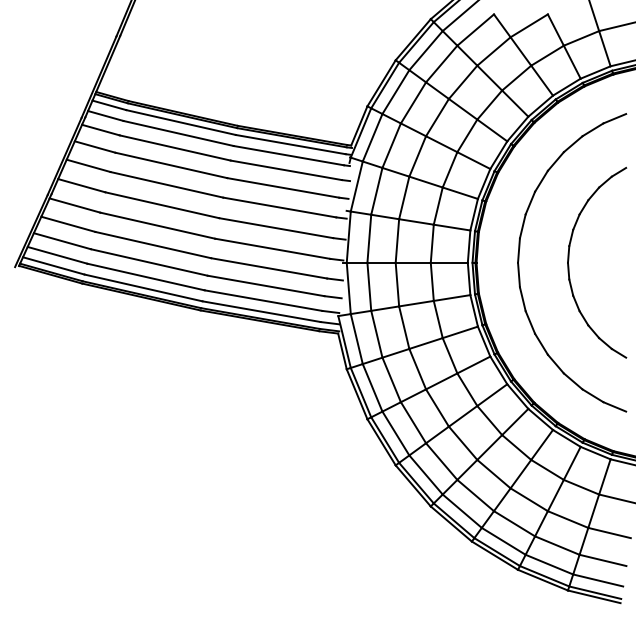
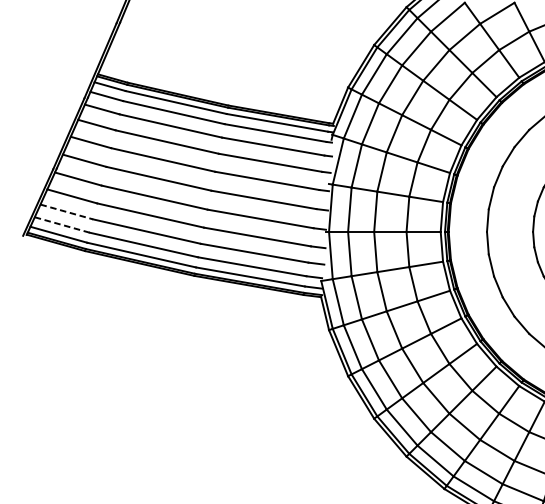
line: (62, 241) -> (66, 212), solid -> dashed
line: (57, 255) -> (62, 225), solid -> dashed

